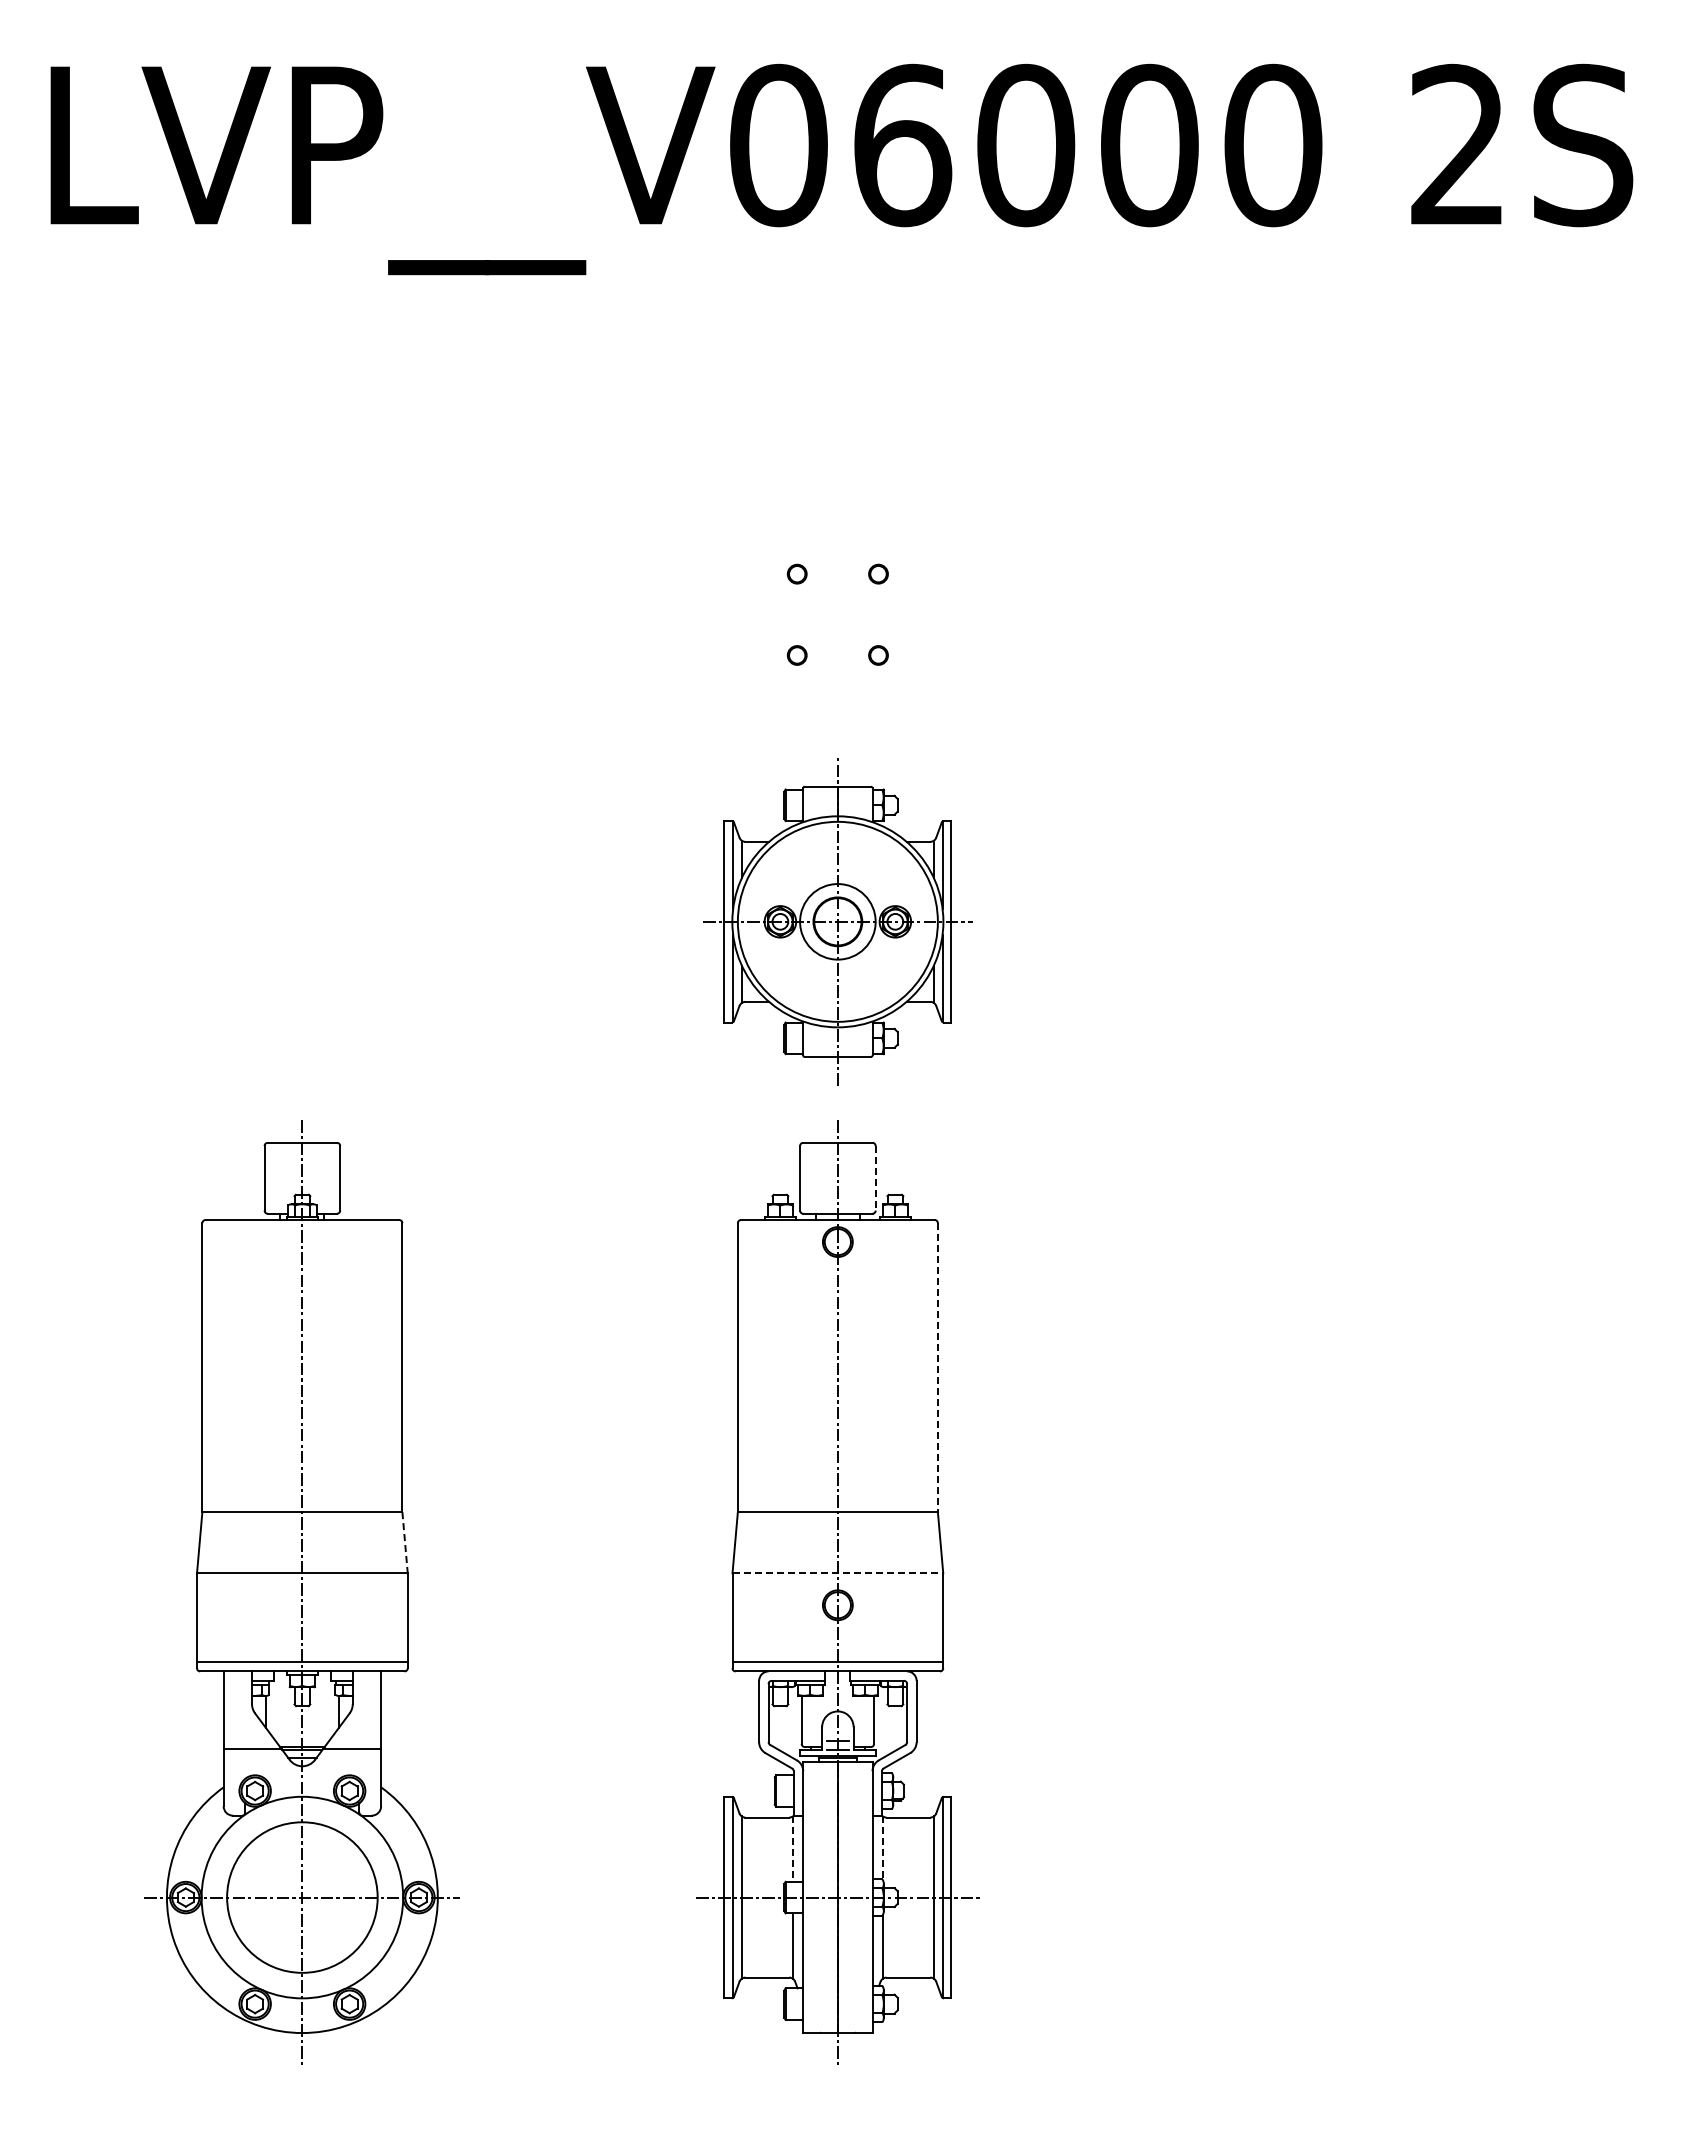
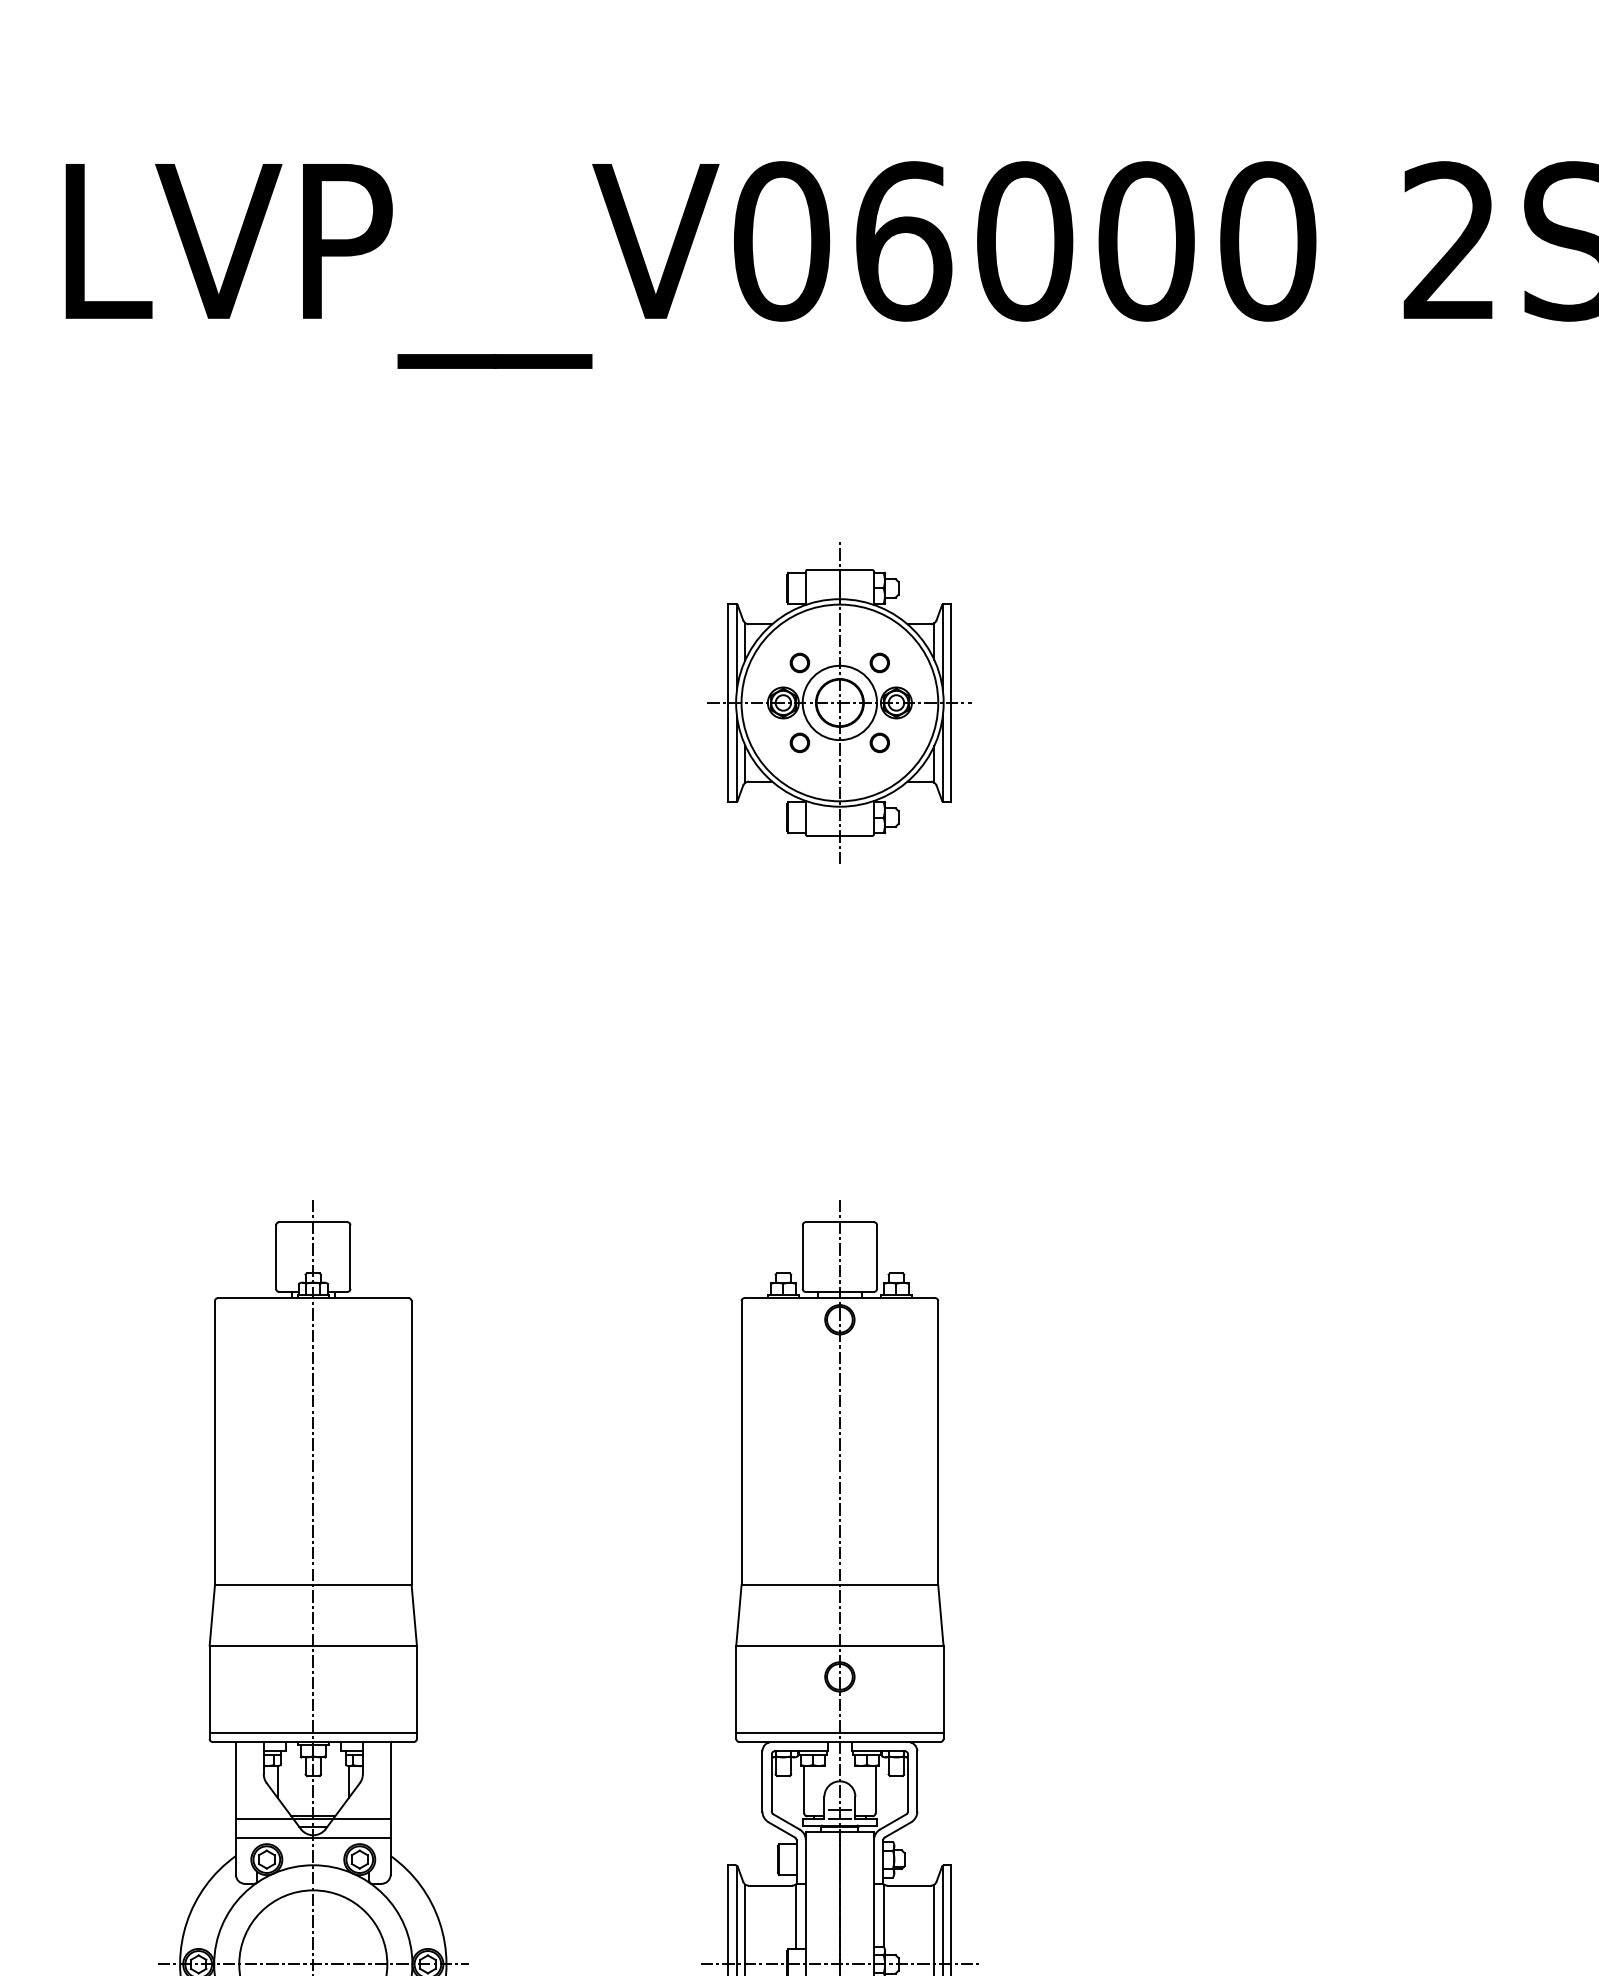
part: (837, 921) -> (839, 702), moved
line: (875, 1178) -> (876, 1257), dashed -> solid
line: (937, 1368) -> (937, 1444), dashed -> solid
line: (405, 1542) -> (414, 1615), dashed -> solid
line: (838, 1573) -> (840, 1645), dashed -> solid
line: (302, 1769) -> (313, 1838), added
line: (882, 1848) -> (883, 1916), dashed -> solid
line: (792, 1849) -> (795, 1917), dashed -> solid

